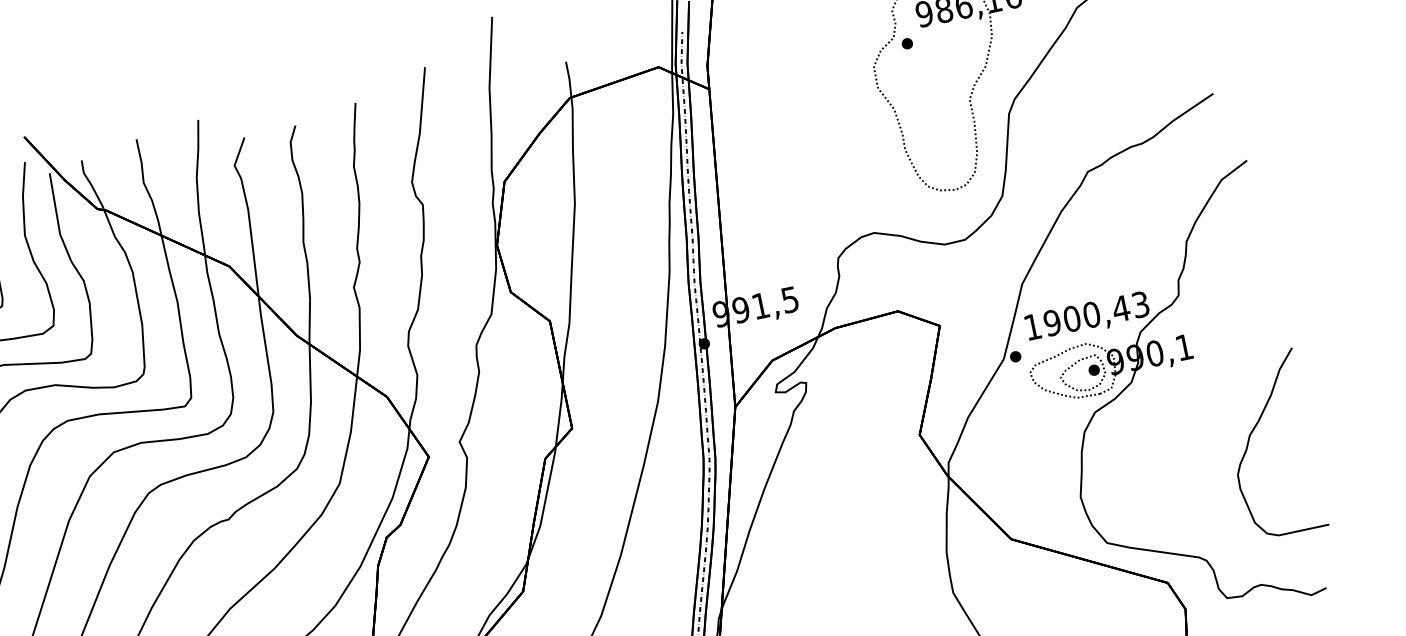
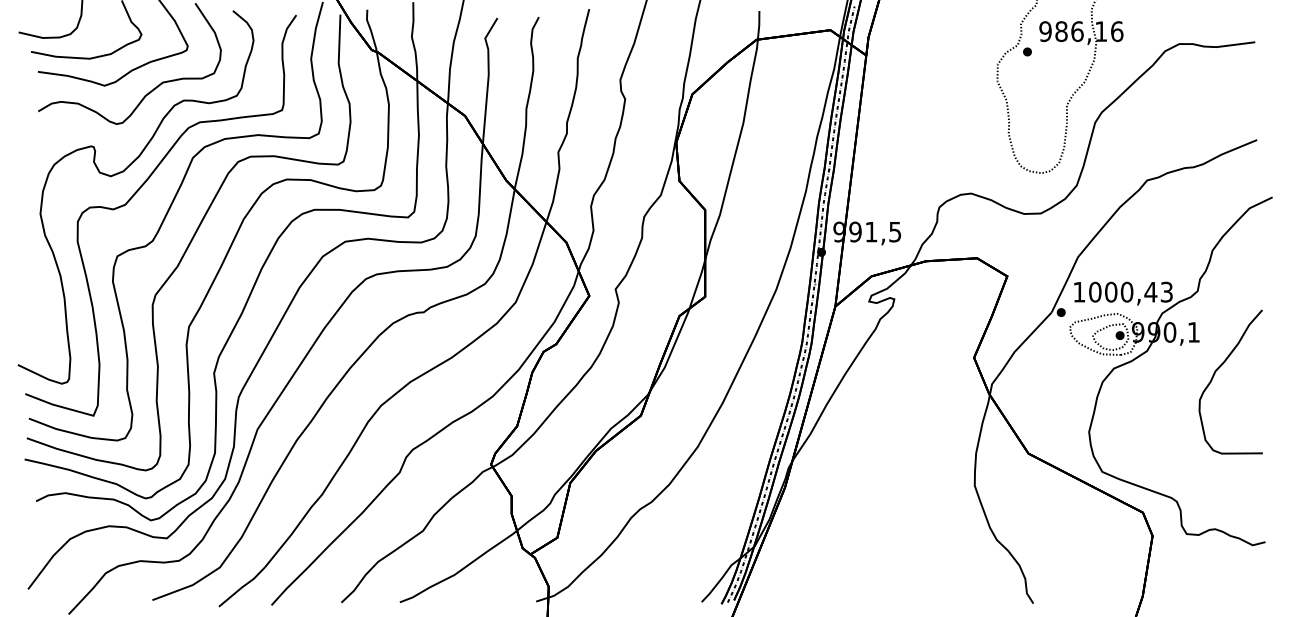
text: (1052, 323) -> (1095, 292), 1900,43 -> 1000,43
curve: (1249, 442) -> (1214, 376), moved

